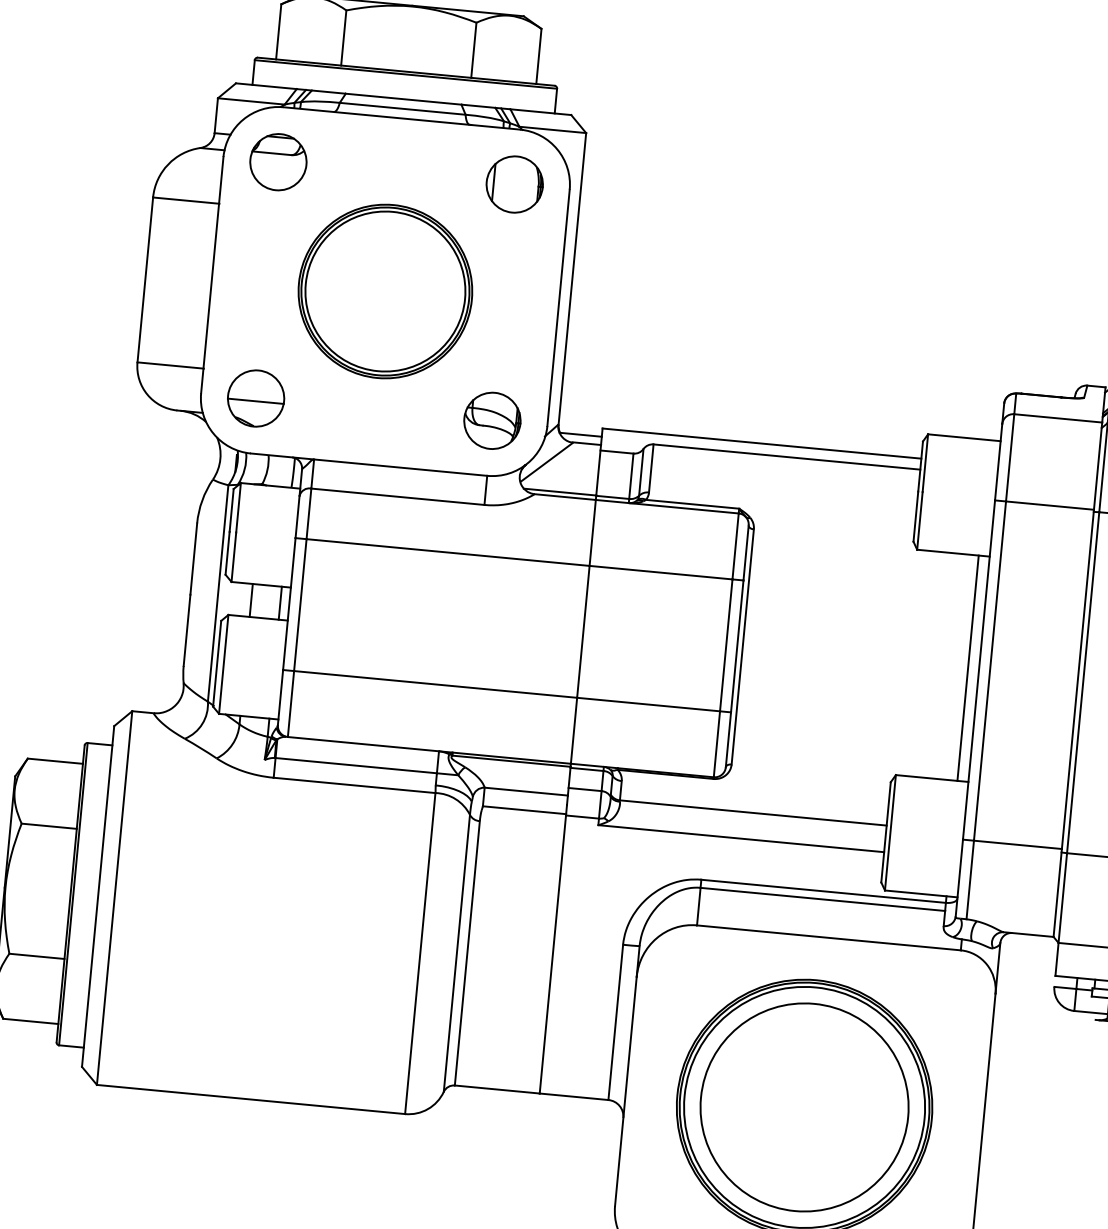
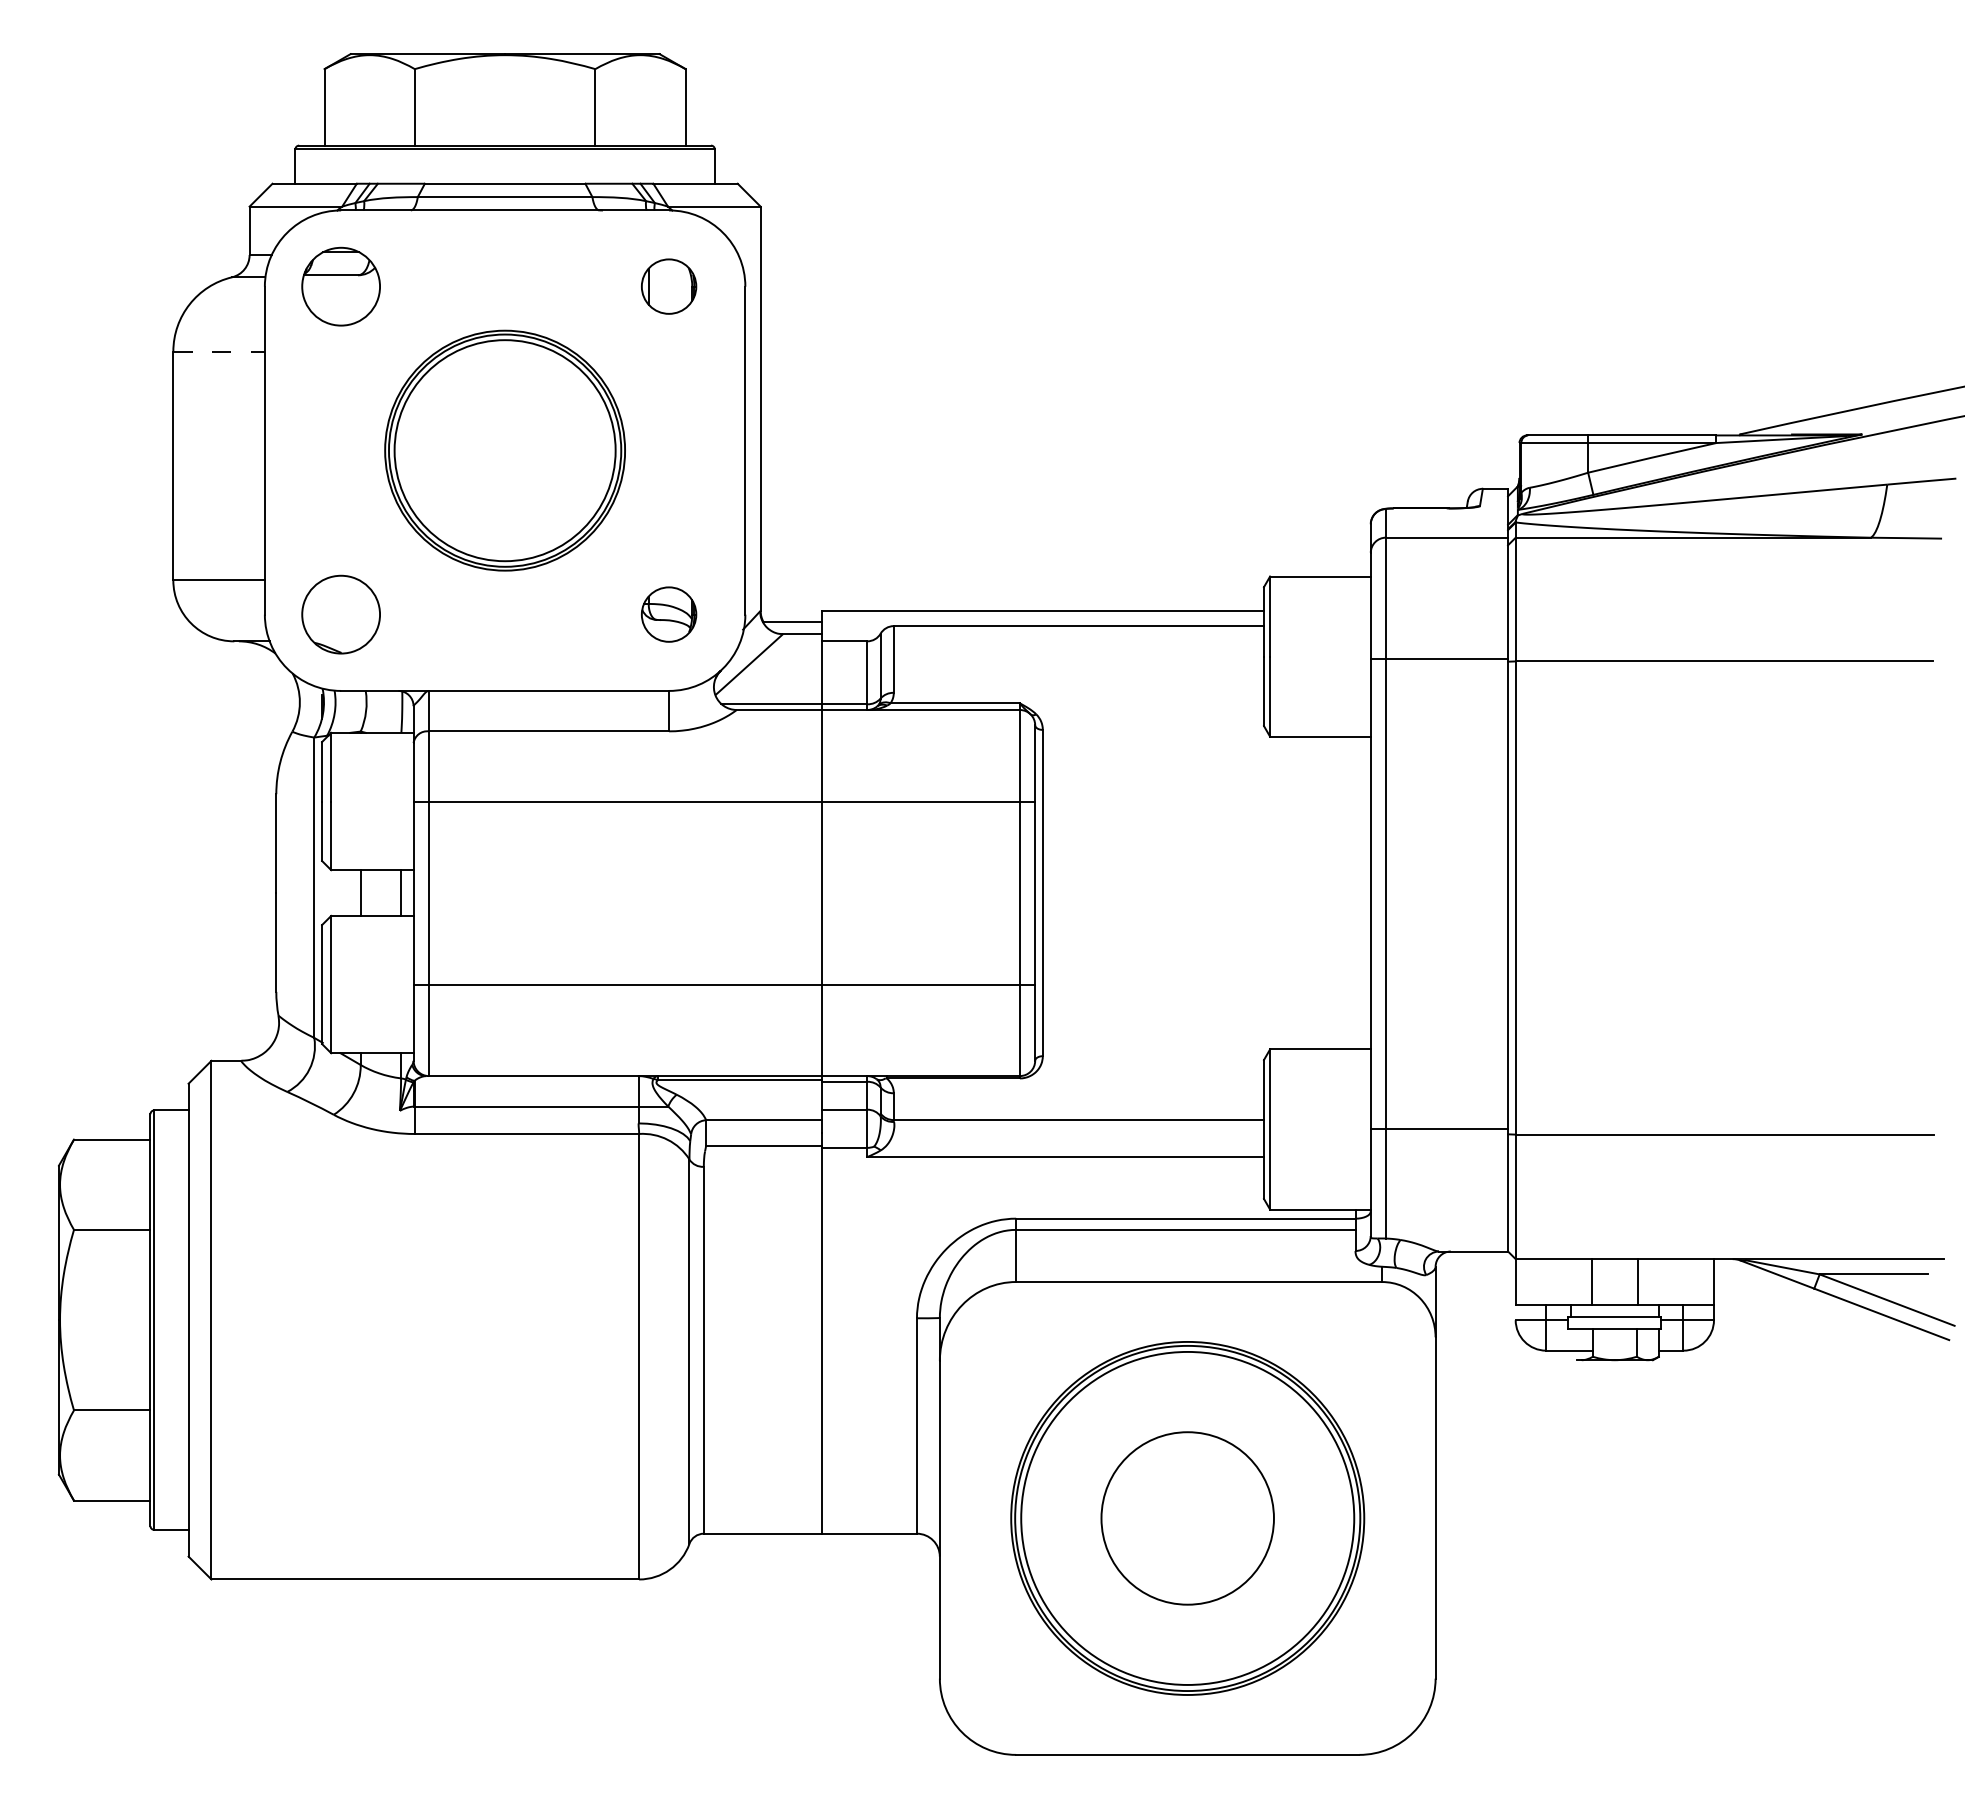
part: (514, 184) -> (668, 286), size x0.7
line: (186, 200) -> (219, 351), solid -> dashed
line: (255, 401) -> (340, 618), removed
part: (492, 420) -> (668, 614), size x0.7
line: (968, 667) -> (1355, 892), removed
circle: (804, 1107) -> (1187, 1518), size x0.6

